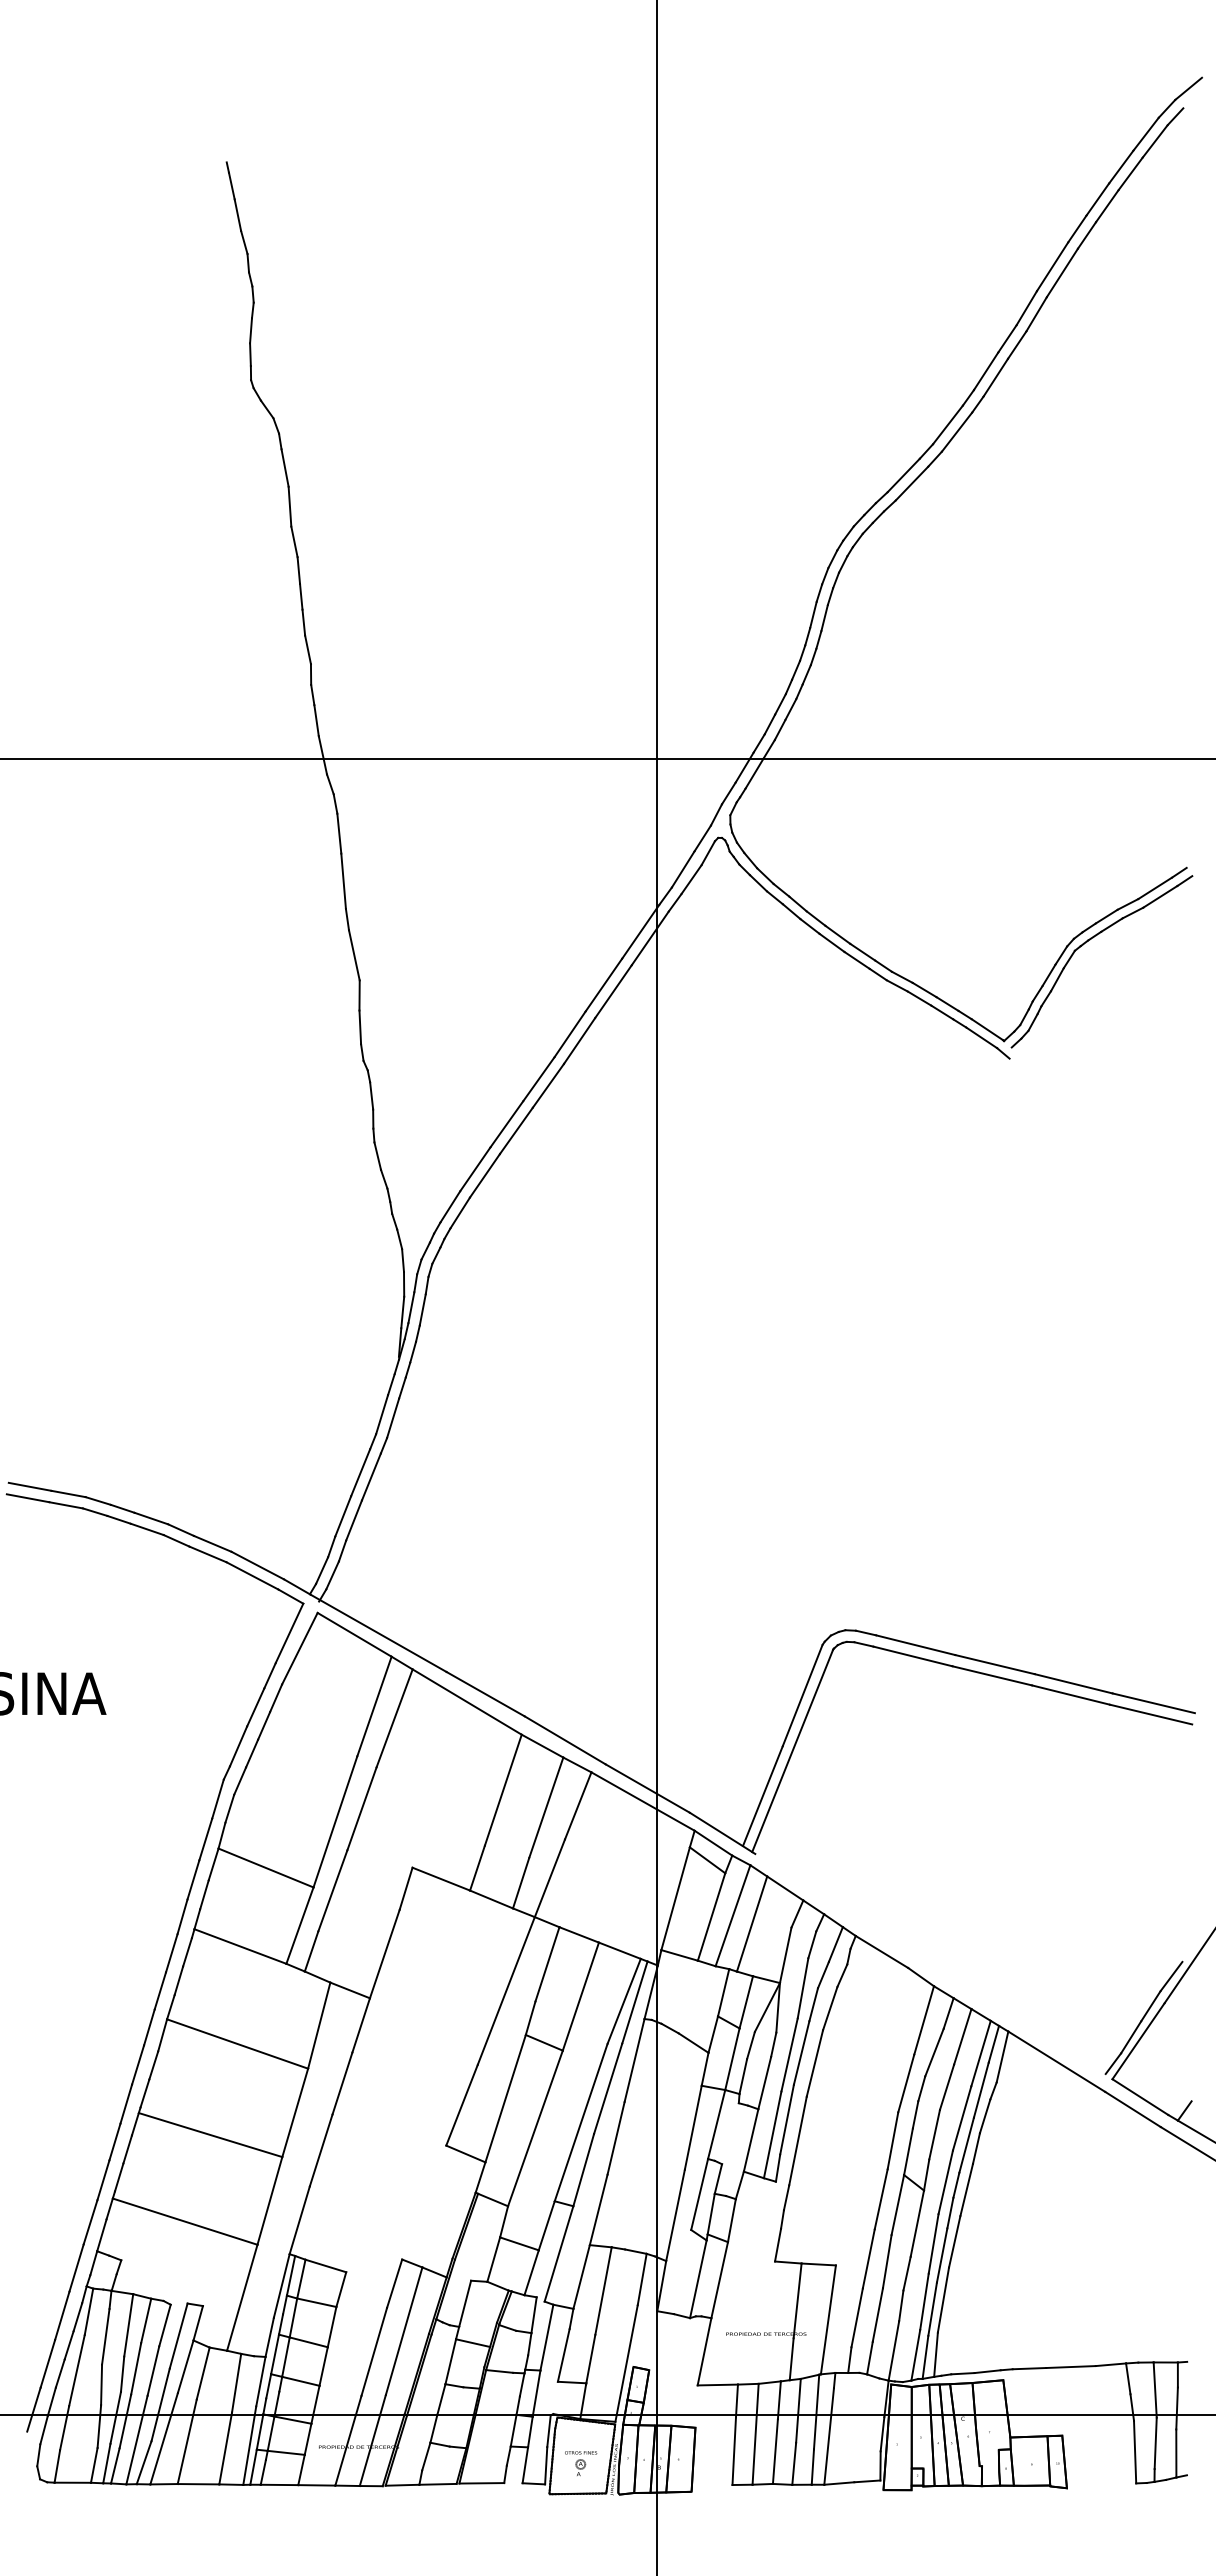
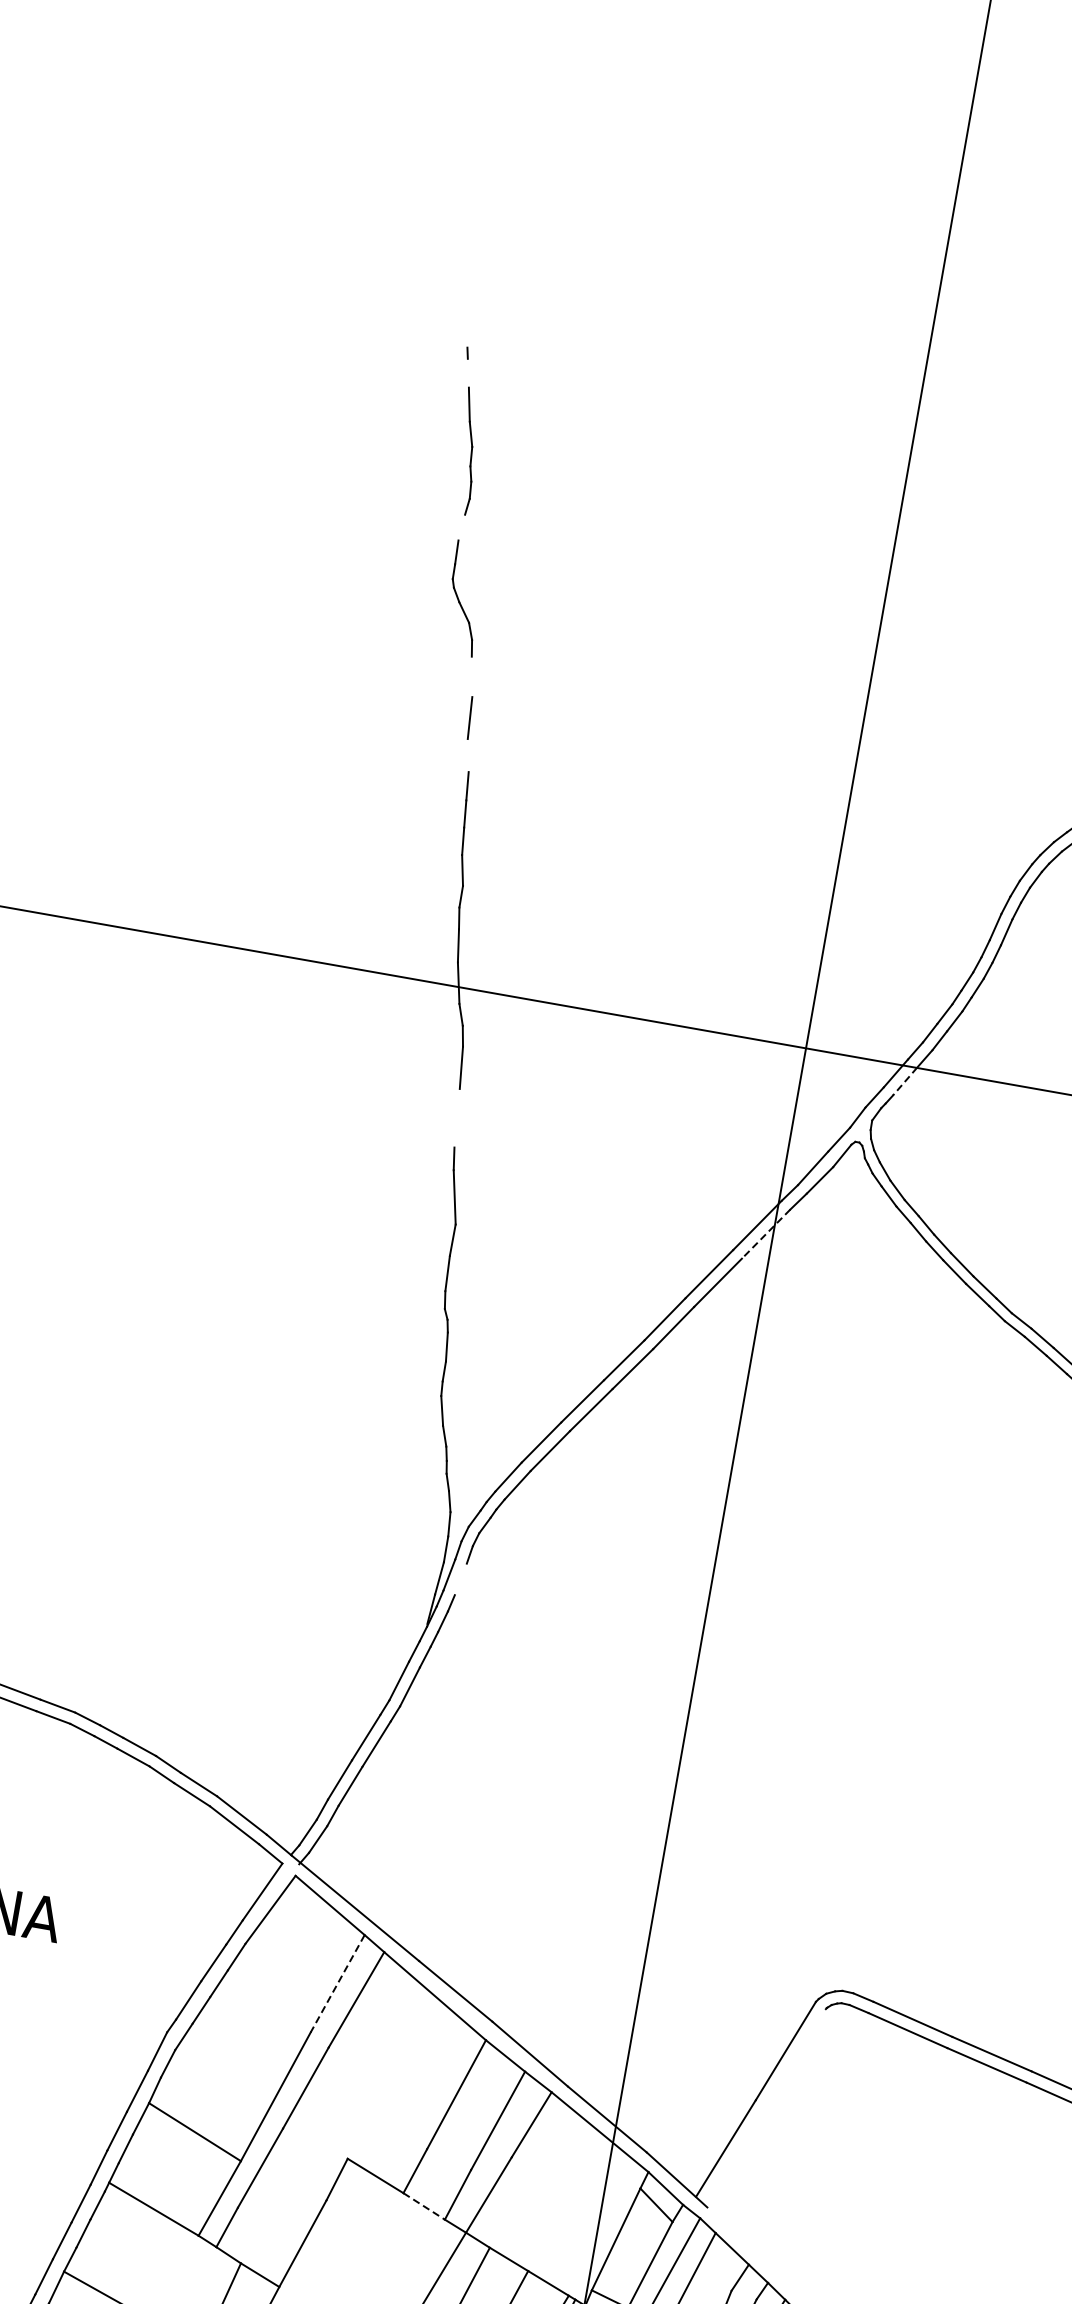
line: (231, 185) -> (468, 372), removed
line: (250, 330) -> (461, 527), removed
line: (284, 467) -> (471, 676), removed
line: (294, 541) -> (468, 755), removed
line: (754, 773) -> (905, 1081), solid -> dashed
line: (343, 881) -> (456, 1118), removed
line: (650, 938) -> (766, 1234), solid -> dashed
line: (422, 1309) -> (460, 1578), removed
line: (374, 1706) -> (337, 1983), solid -> dashed
line: (792, 1750) -> (765, 2106), removed
line: (492, 1899) -> (425, 2206), solid -> dashed

